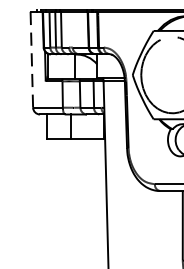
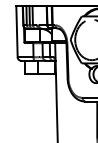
line: (32, 61) -> (17, 32), dashed -> solid

